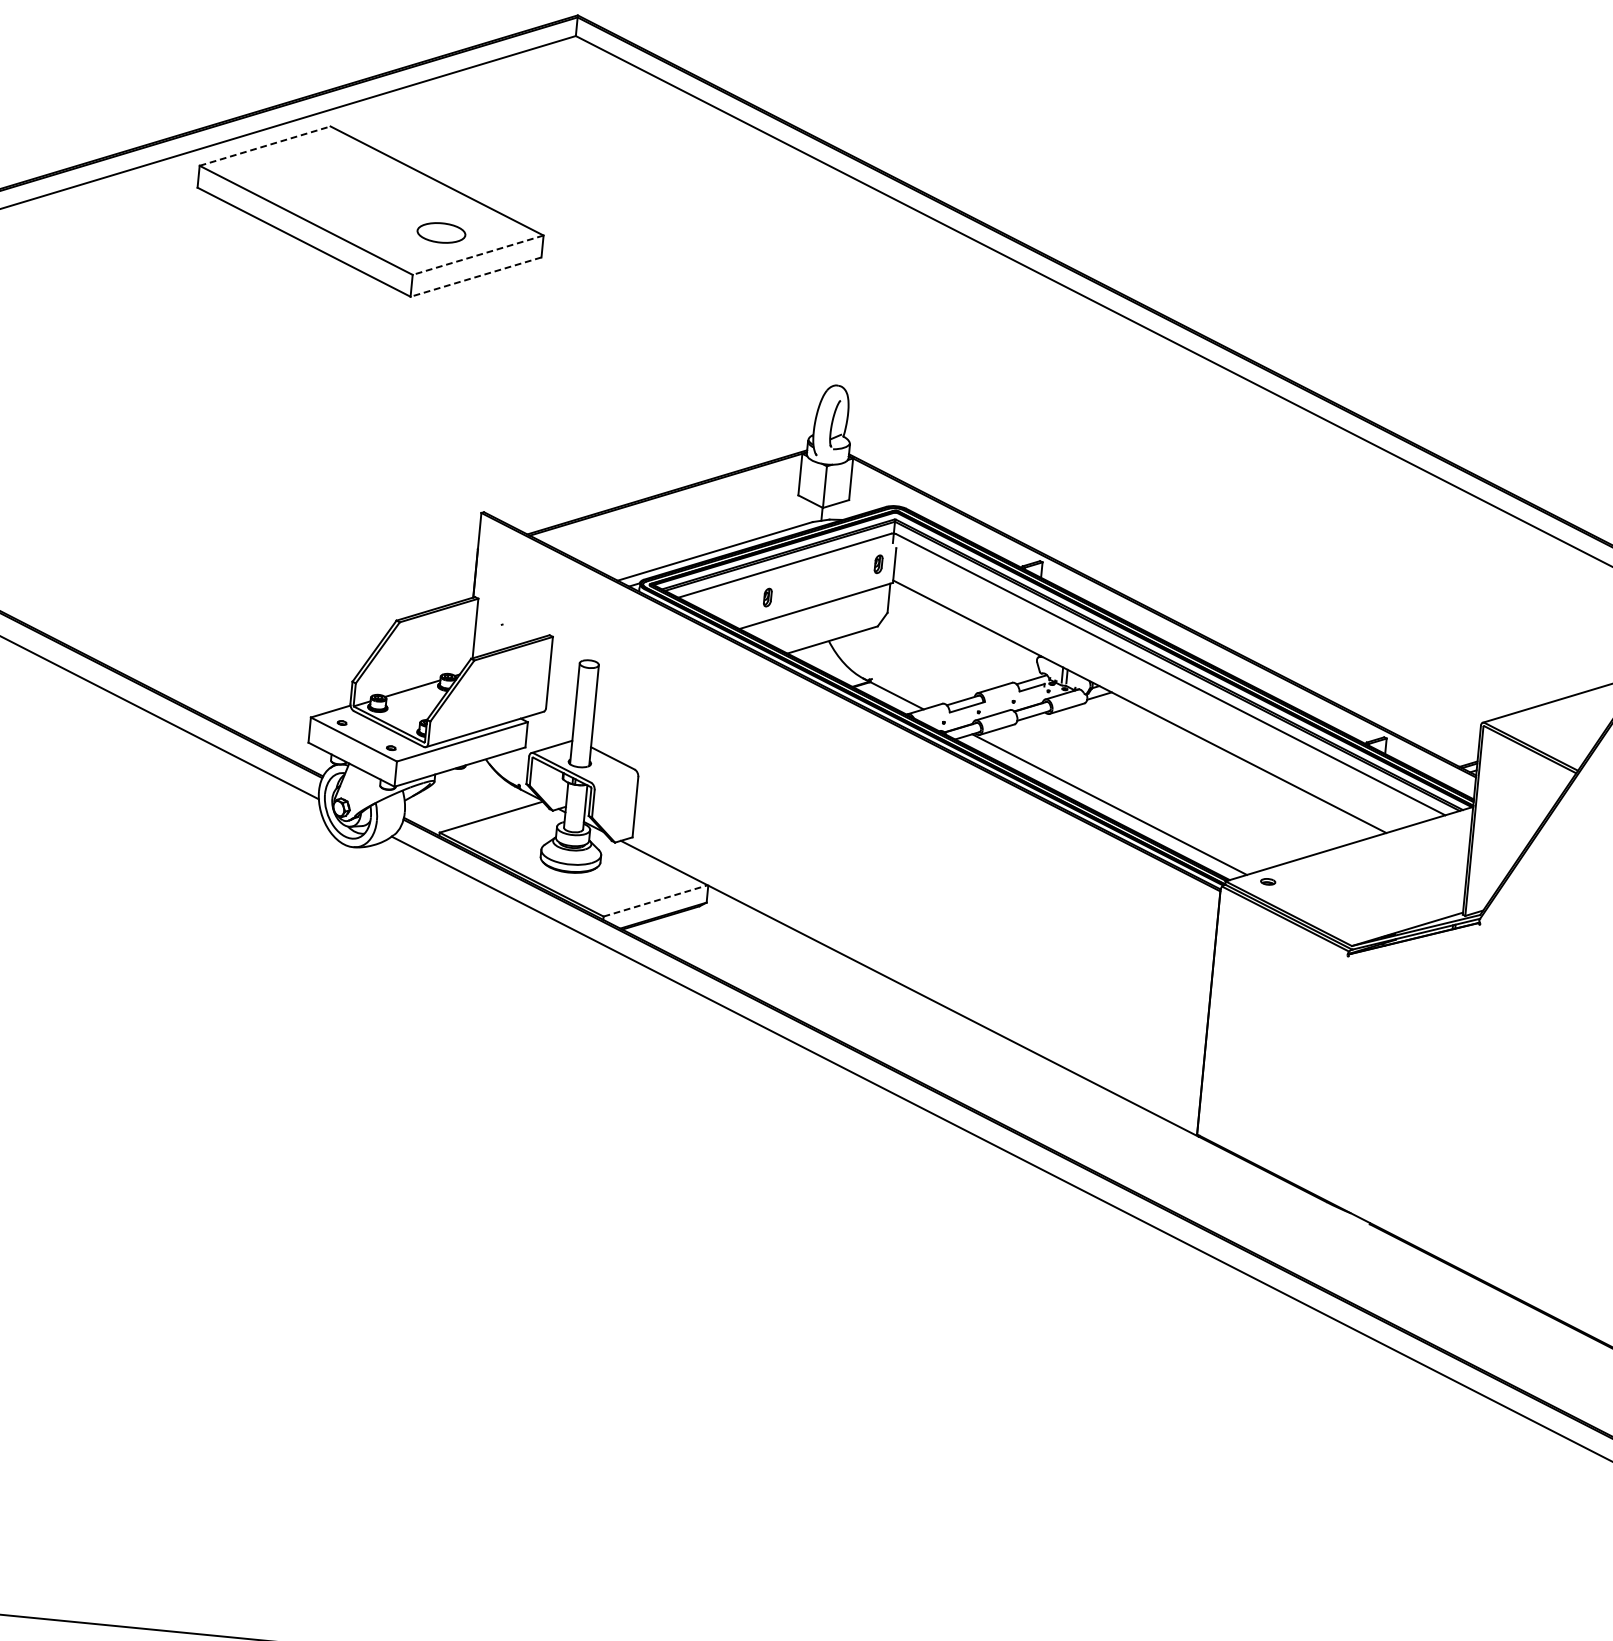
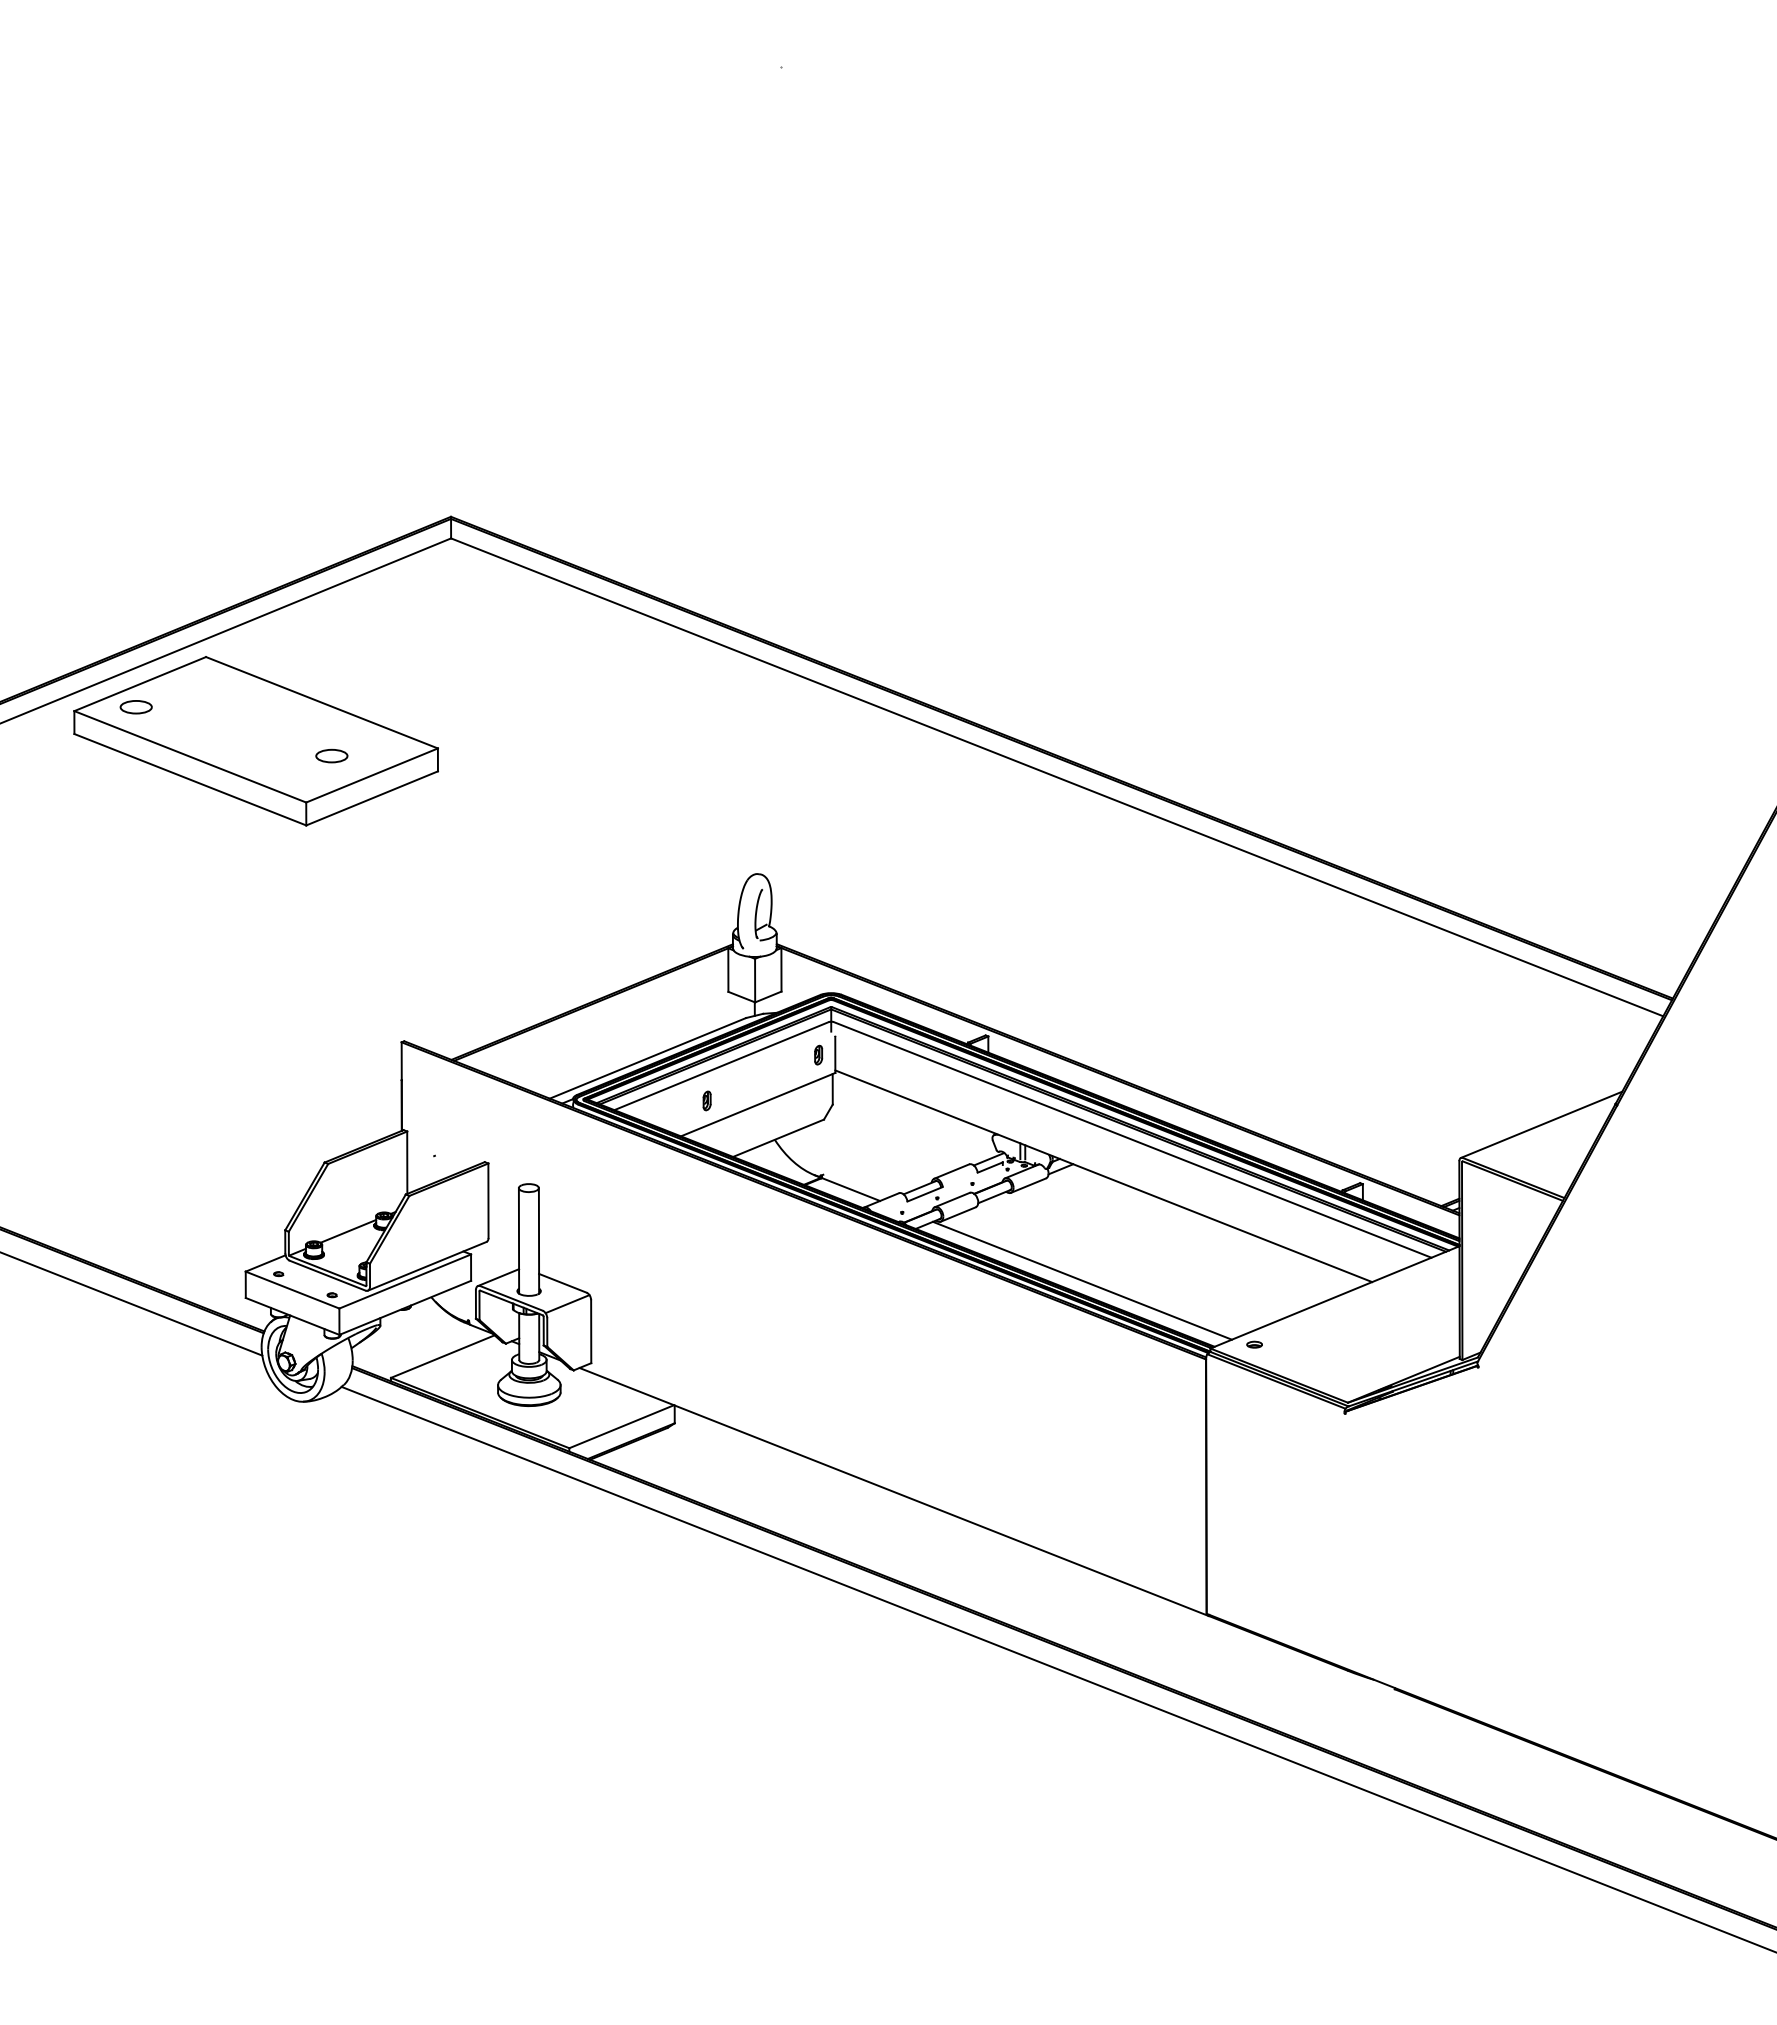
line: (265, 145) -> (140, 683), dashed -> solid
part: (258, 168) -> (135, 707), added
part: (441, 232) -> (331, 755), size x0.62
line: (477, 255) -> (371, 775), dashed -> solid
line: (475, 277) -> (371, 798), dashed -> solid
line: (615, 779) -> (567, 1304), added
line: (655, 900) -> (621, 1426), dashed -> solid

